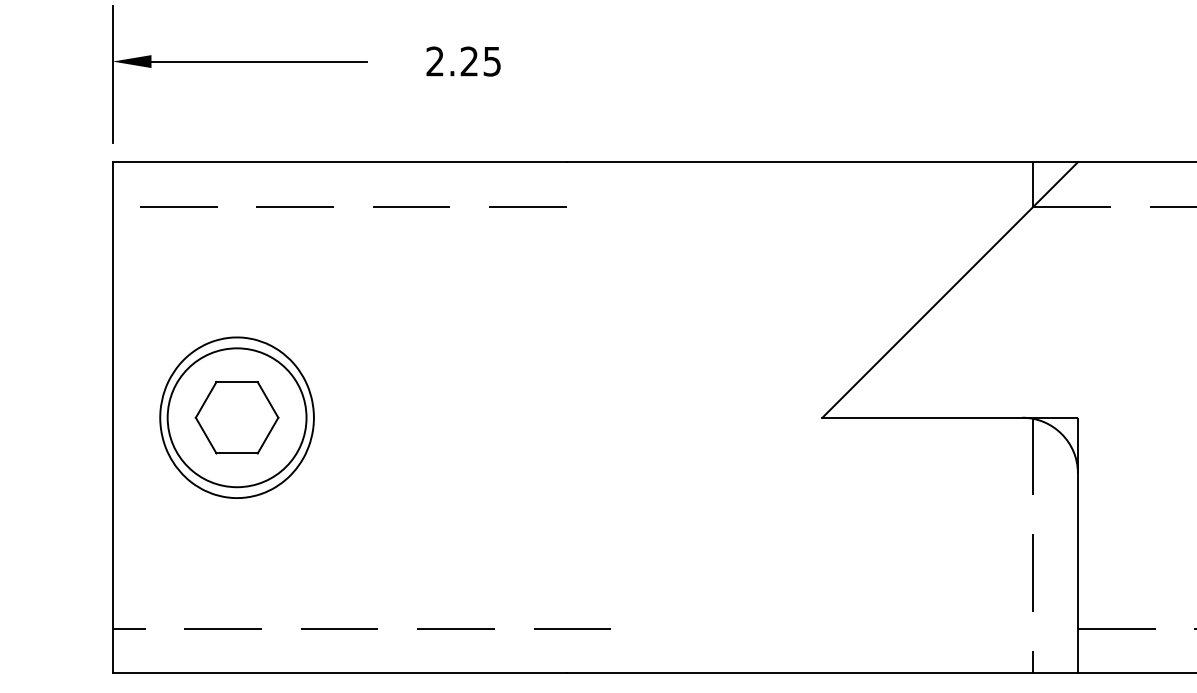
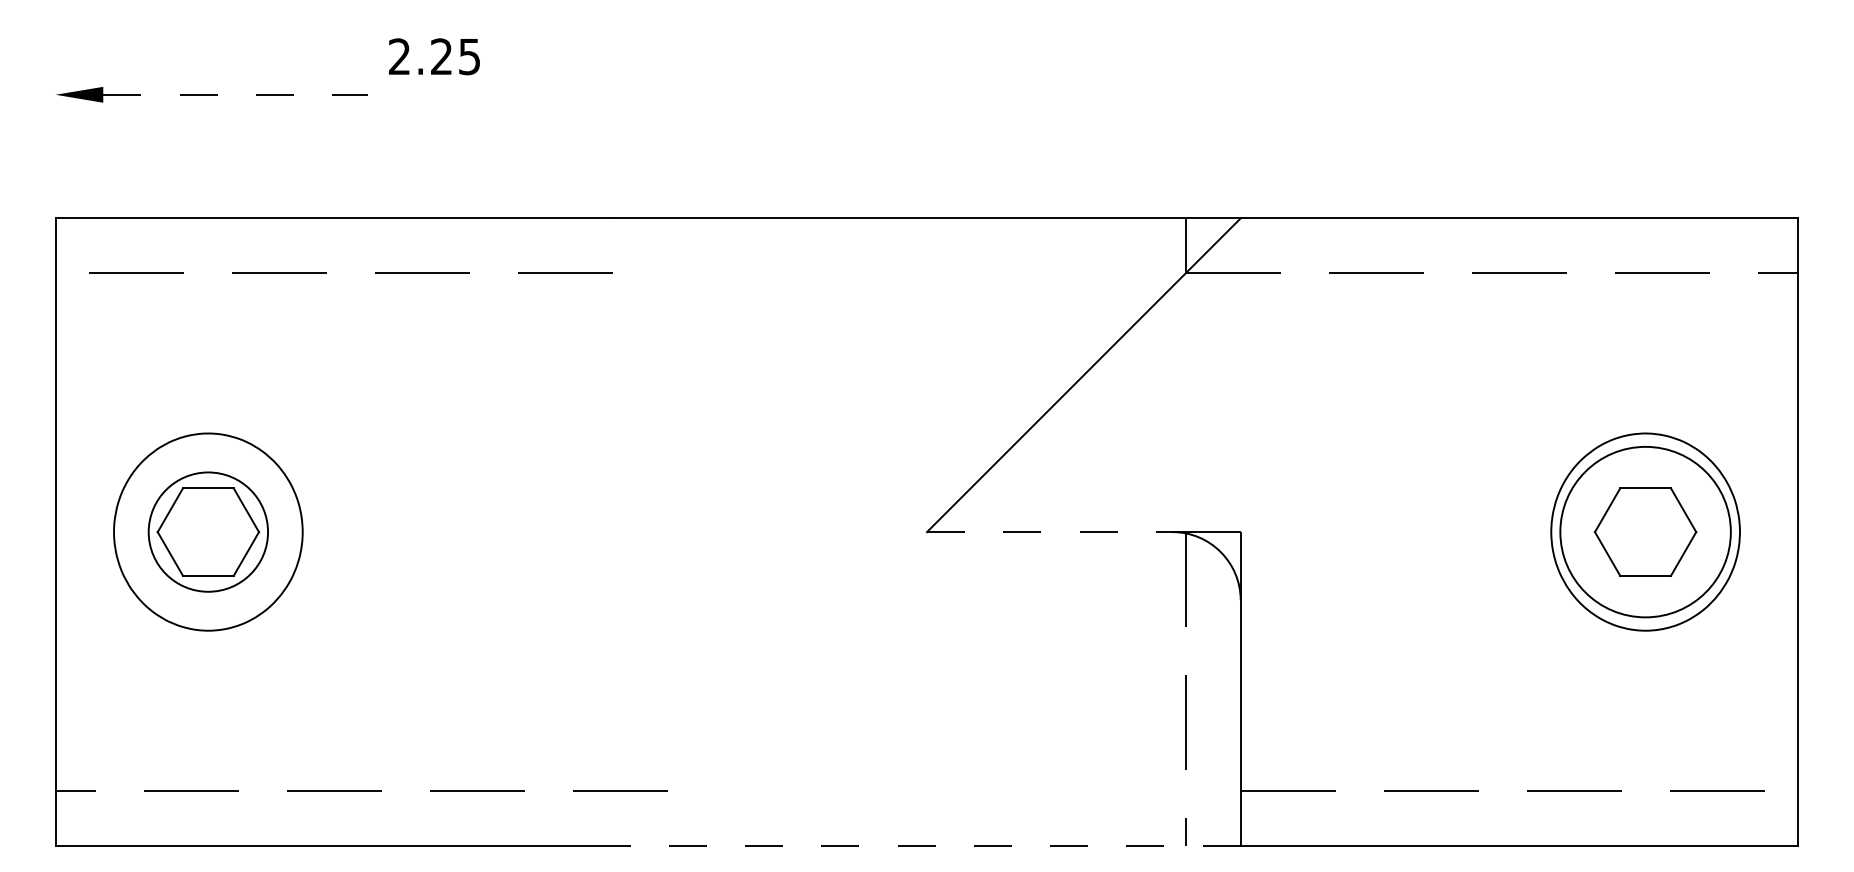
line: (259, 61) -> (235, 94), solid -> dashed
text: (463, 61) -> (434, 56), moved
line: (112, 74) -> (55, 110), removed
circle: (237, 417) -> (208, 531), size x0.7
line: (922, 418) -> (1049, 532), solid -> dashed
line: (822, 673) -> (927, 845), solid -> dashed

